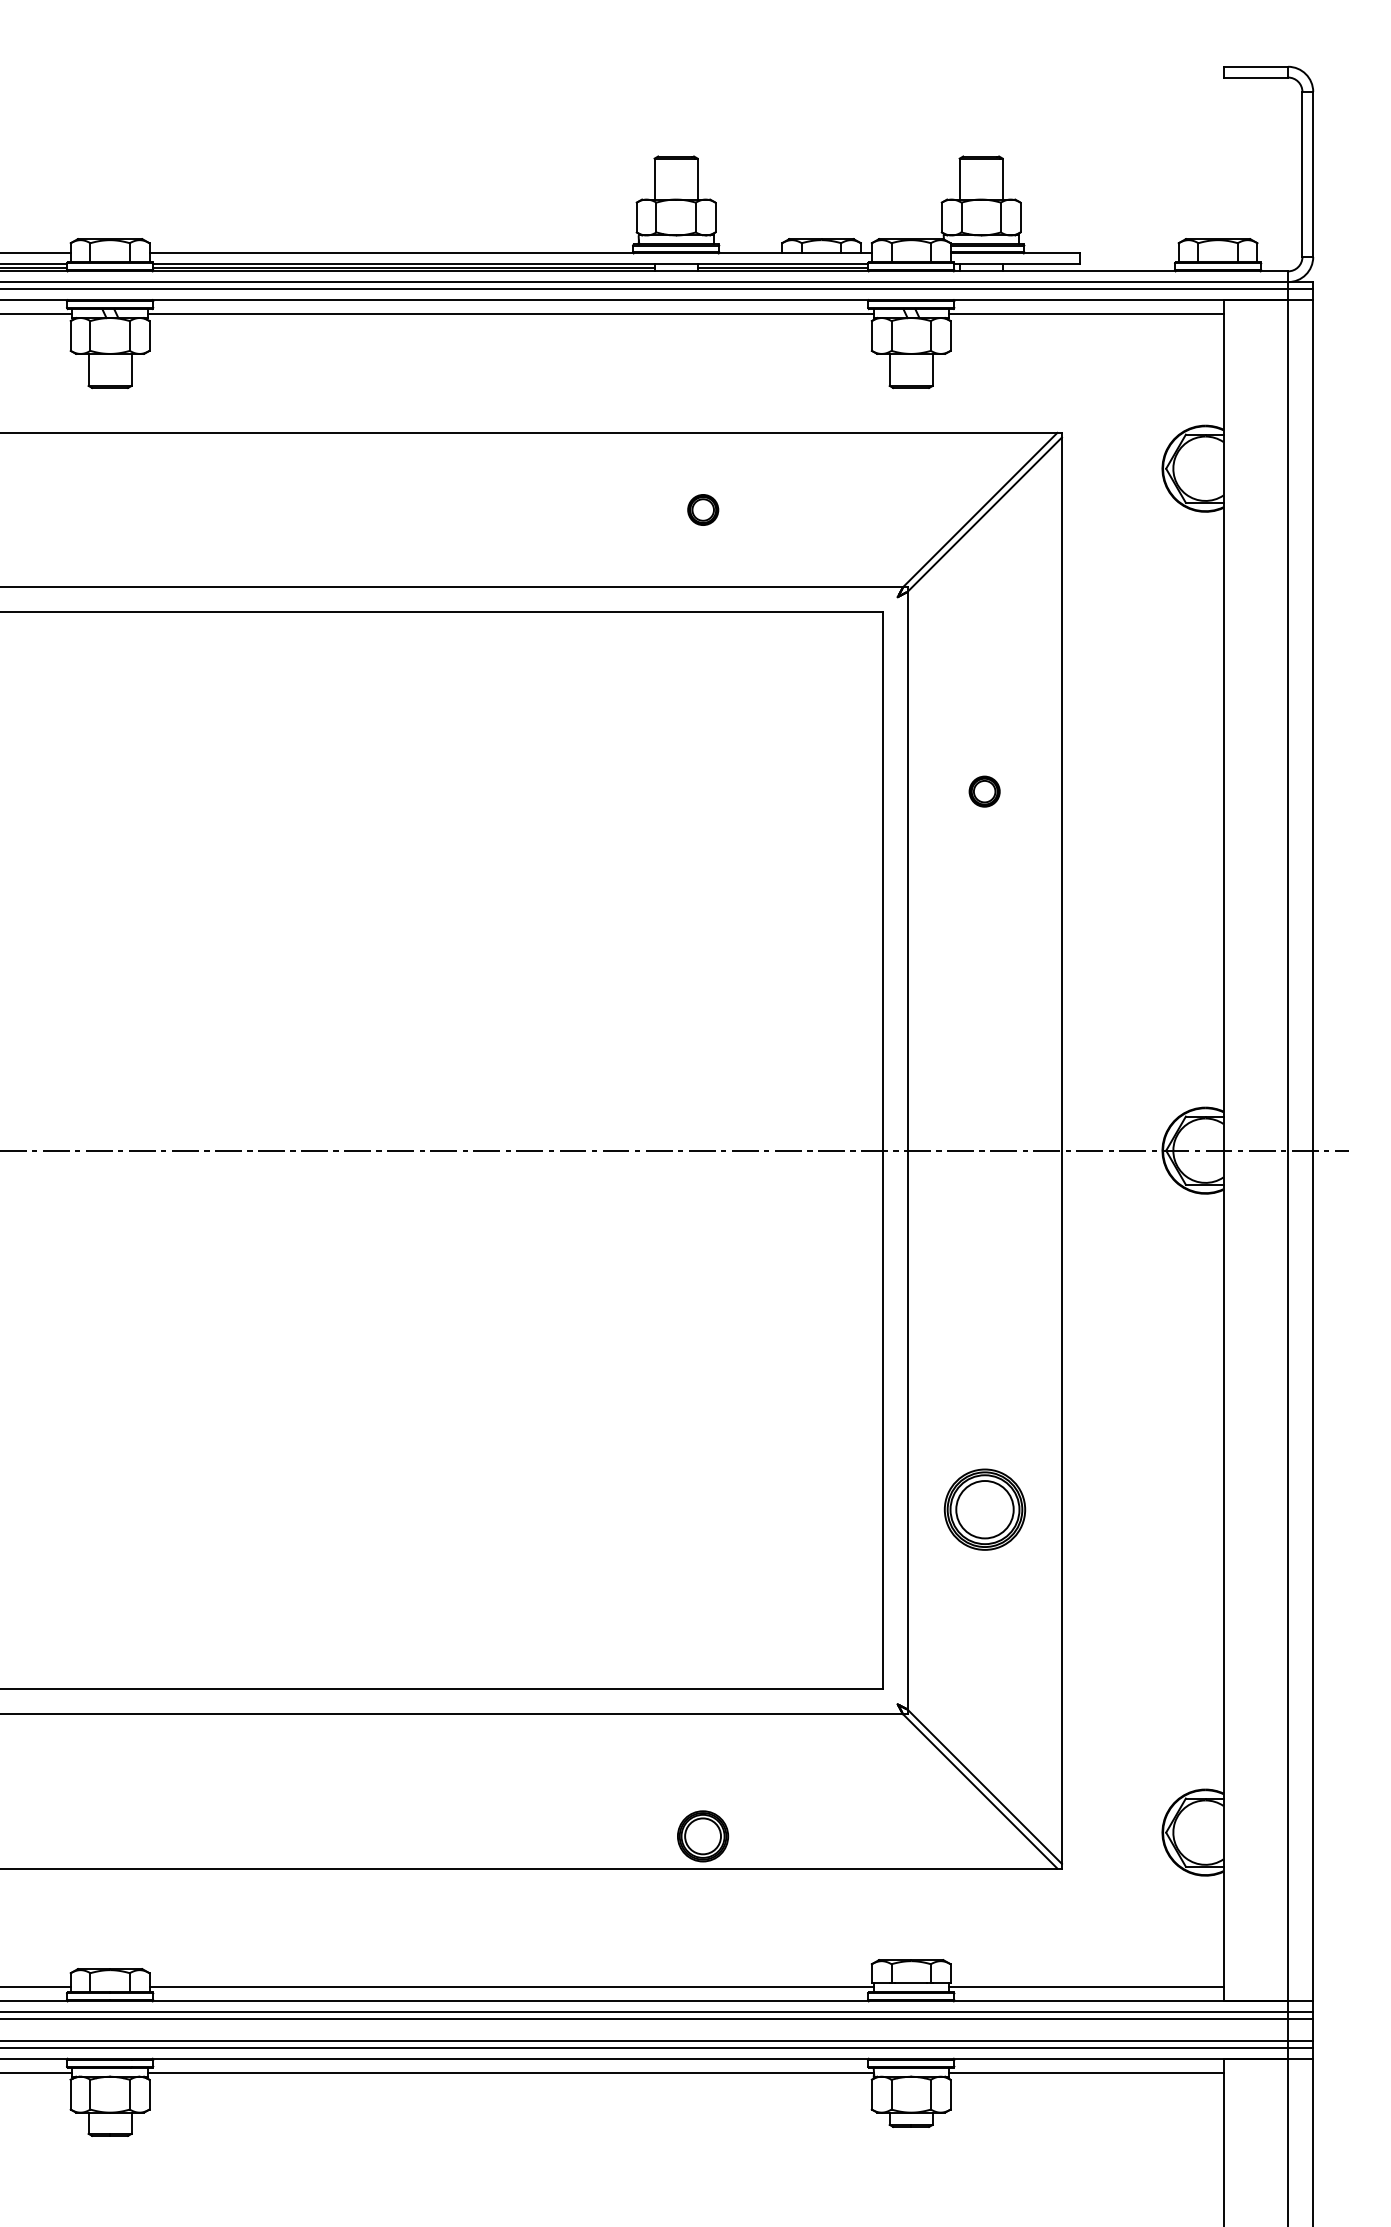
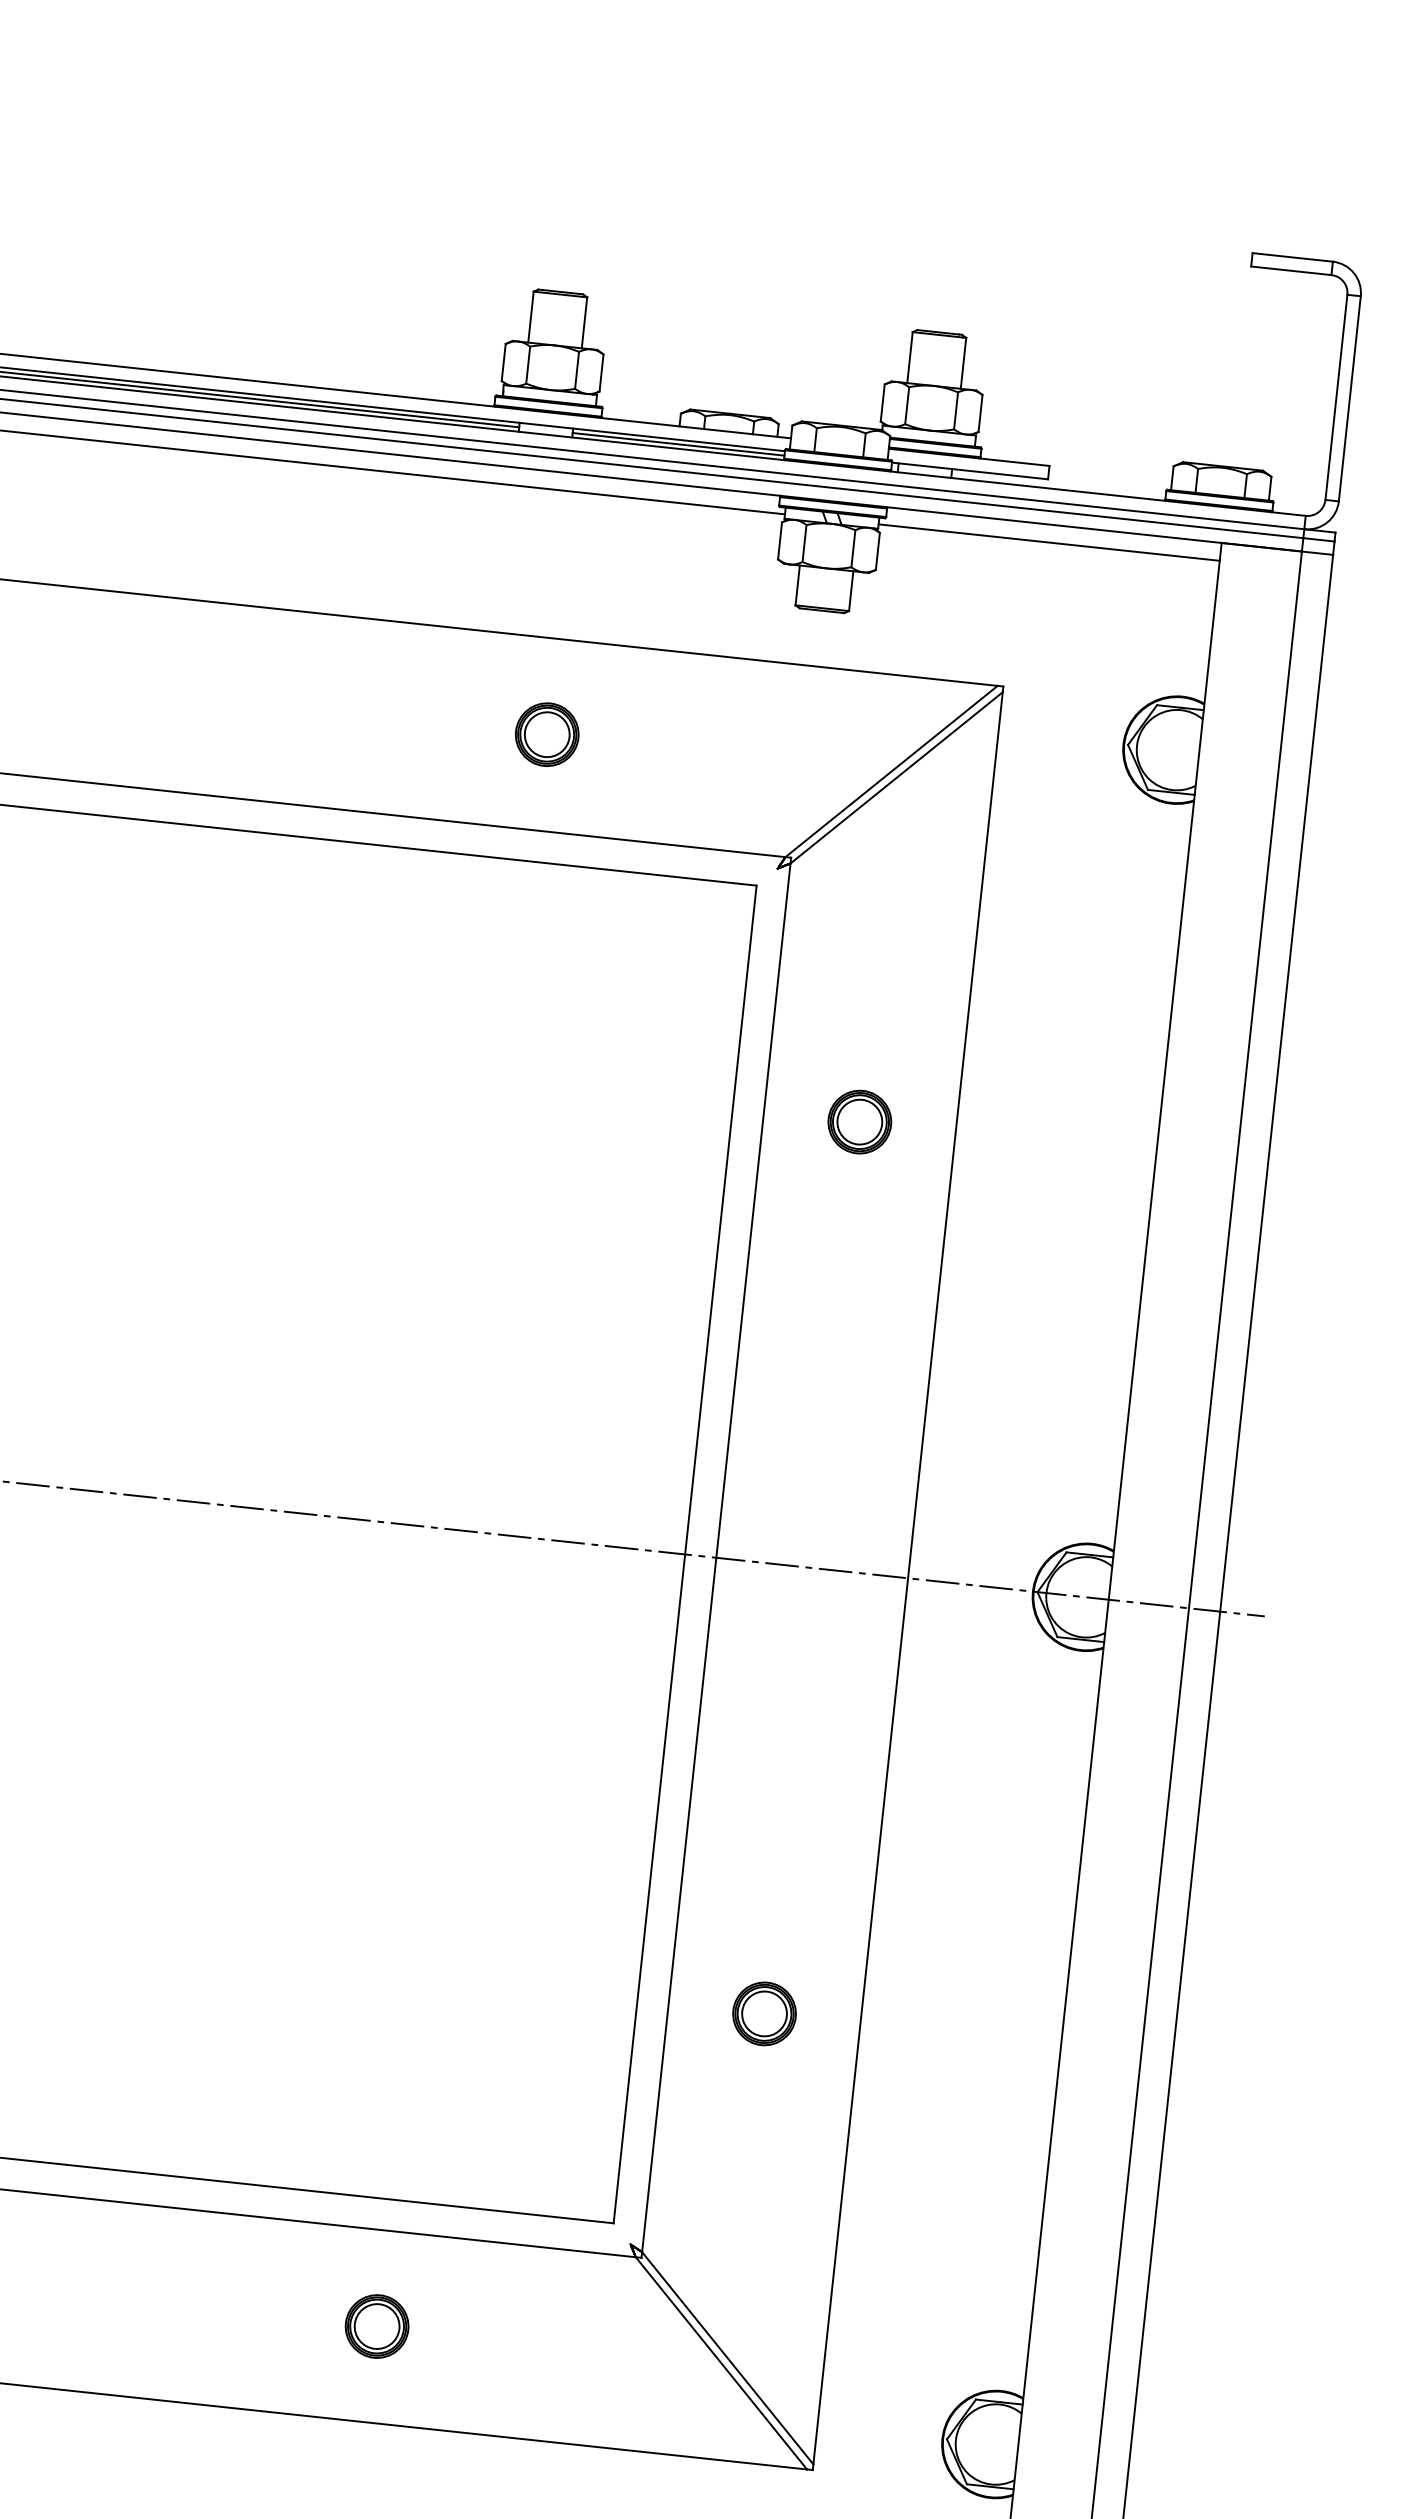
part: (703, 509) -> (547, 734), size x1.67
part: (984, 791) -> (859, 1121), size x1.67
part: (984, 1509) -> (764, 2013), size x0.62
part: (703, 1836) -> (377, 2326), moved

